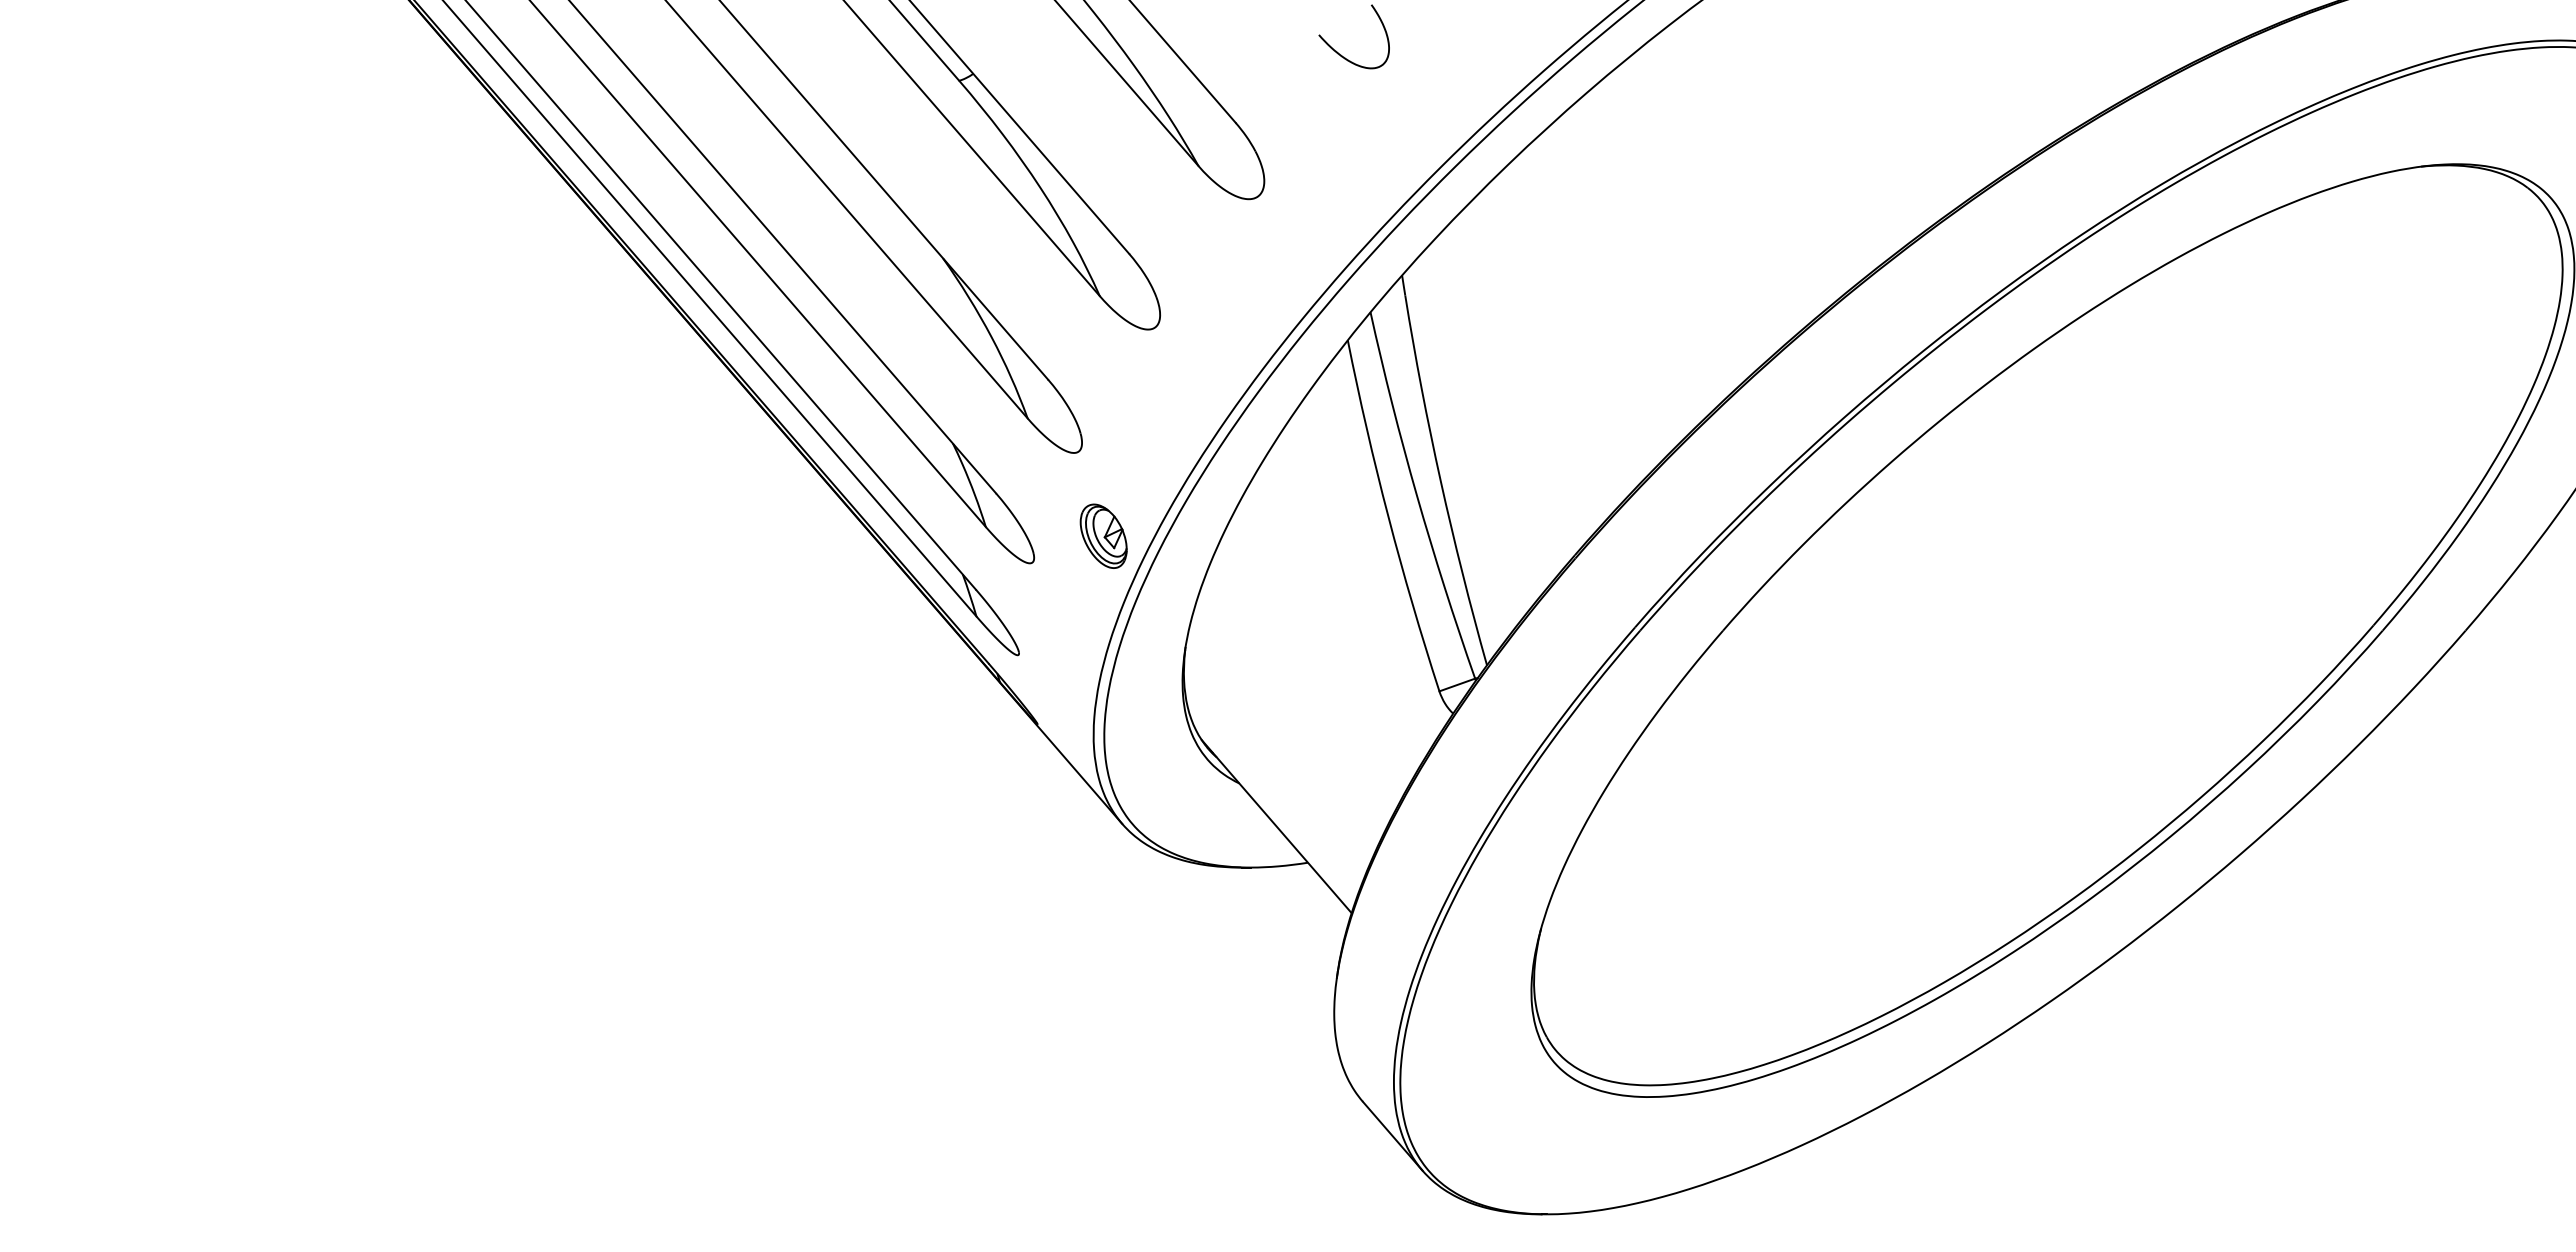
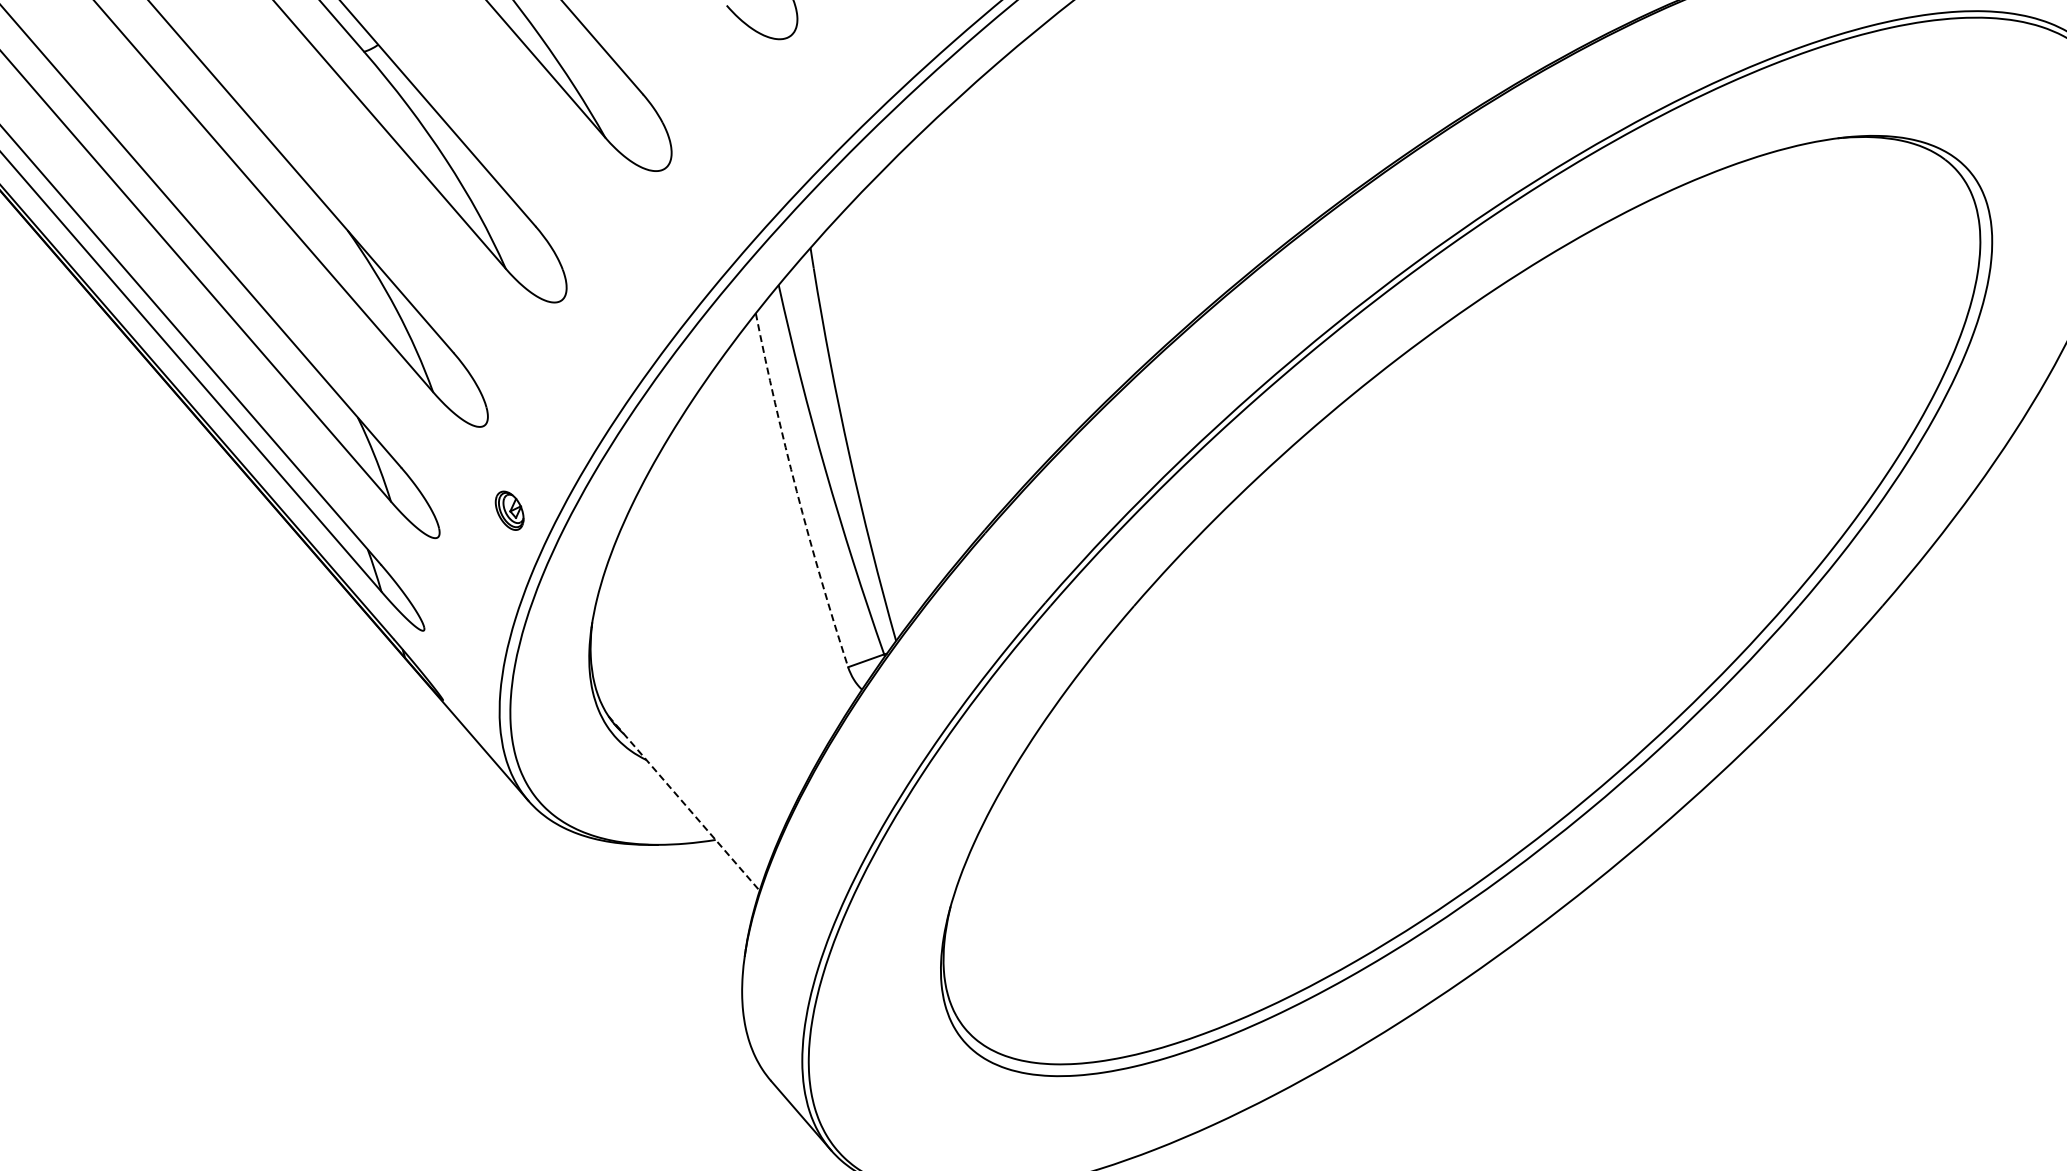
arc: (1388, 517) -> (796, 491), solid -> dashed
part: (1103, 535) -> (509, 510), size x0.6
line: (1276, 826) -> (683, 803), solid -> dashed

